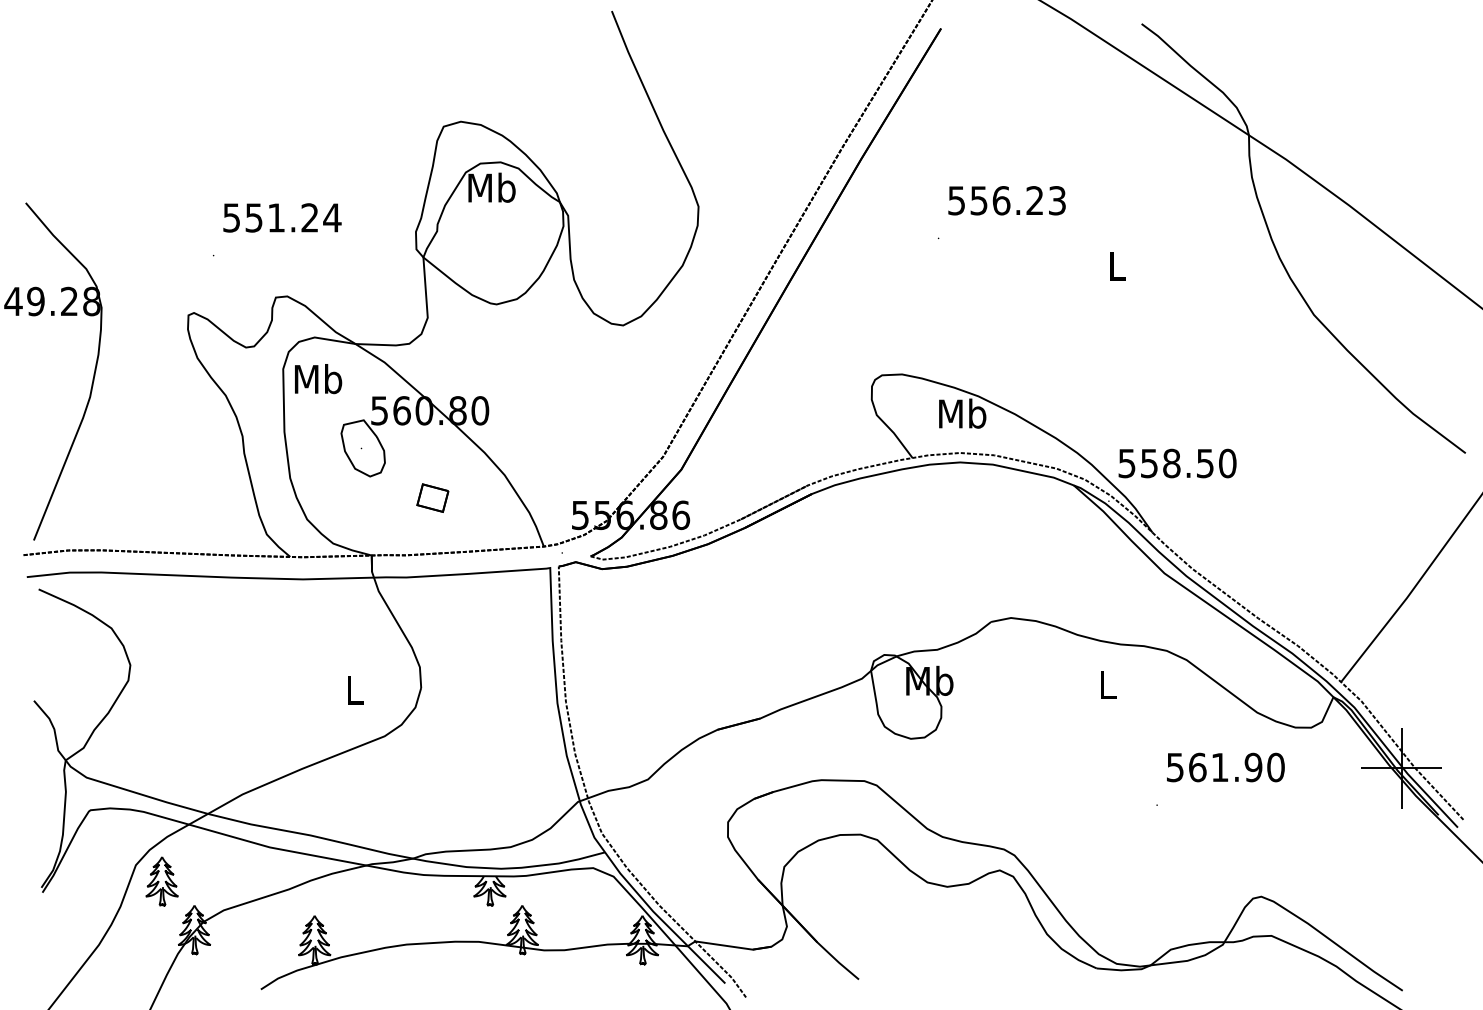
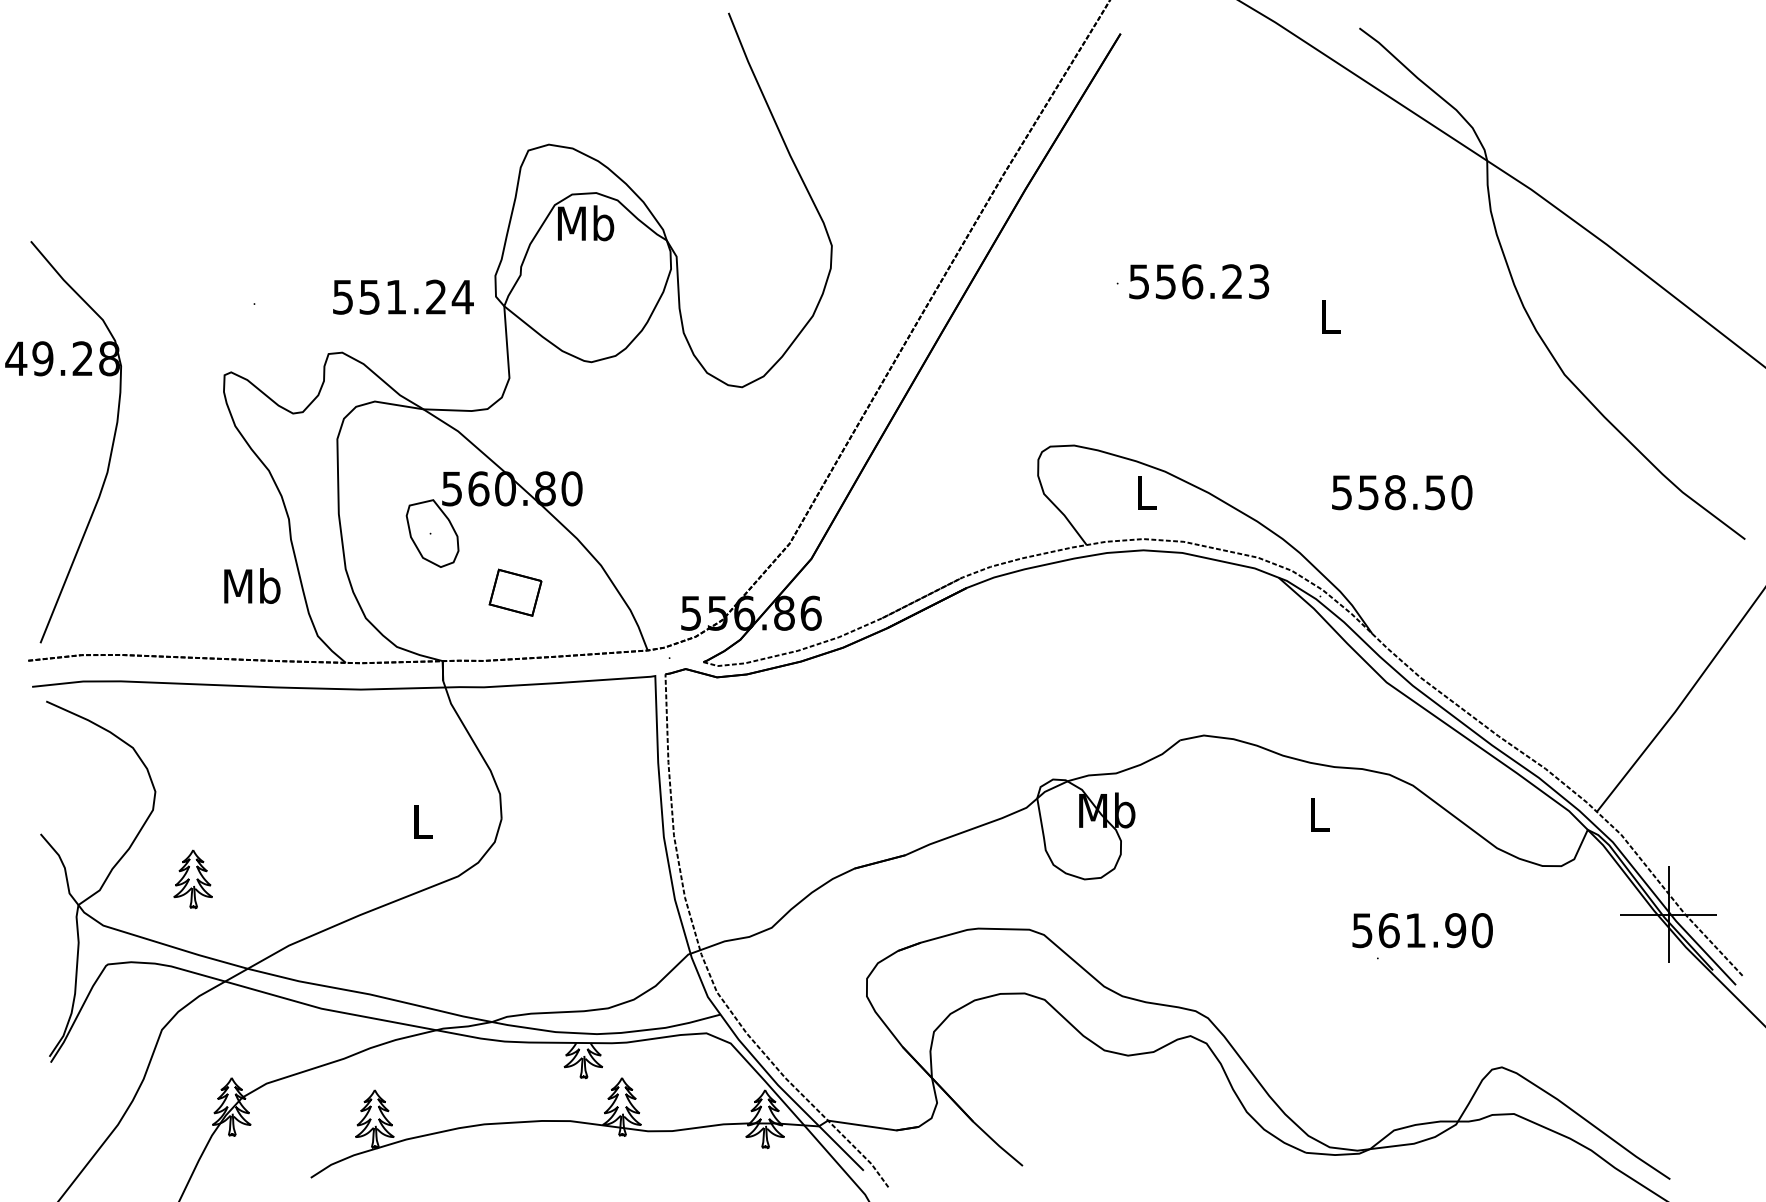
text: (1007, 200) -> (1199, 281), moved
text: (282, 217) -> (403, 296), moved
text: (318, 378) -> (252, 585), moved
text: (962, 413) -> (1146, 492), Mb -> L
text: (1177, 463) -> (1402, 492), moved
part: (432, 497) -> (515, 592), size x1.4
text: (1225, 767) -> (1422, 930), moved
part: (161, 881) -> (192, 879), moved

